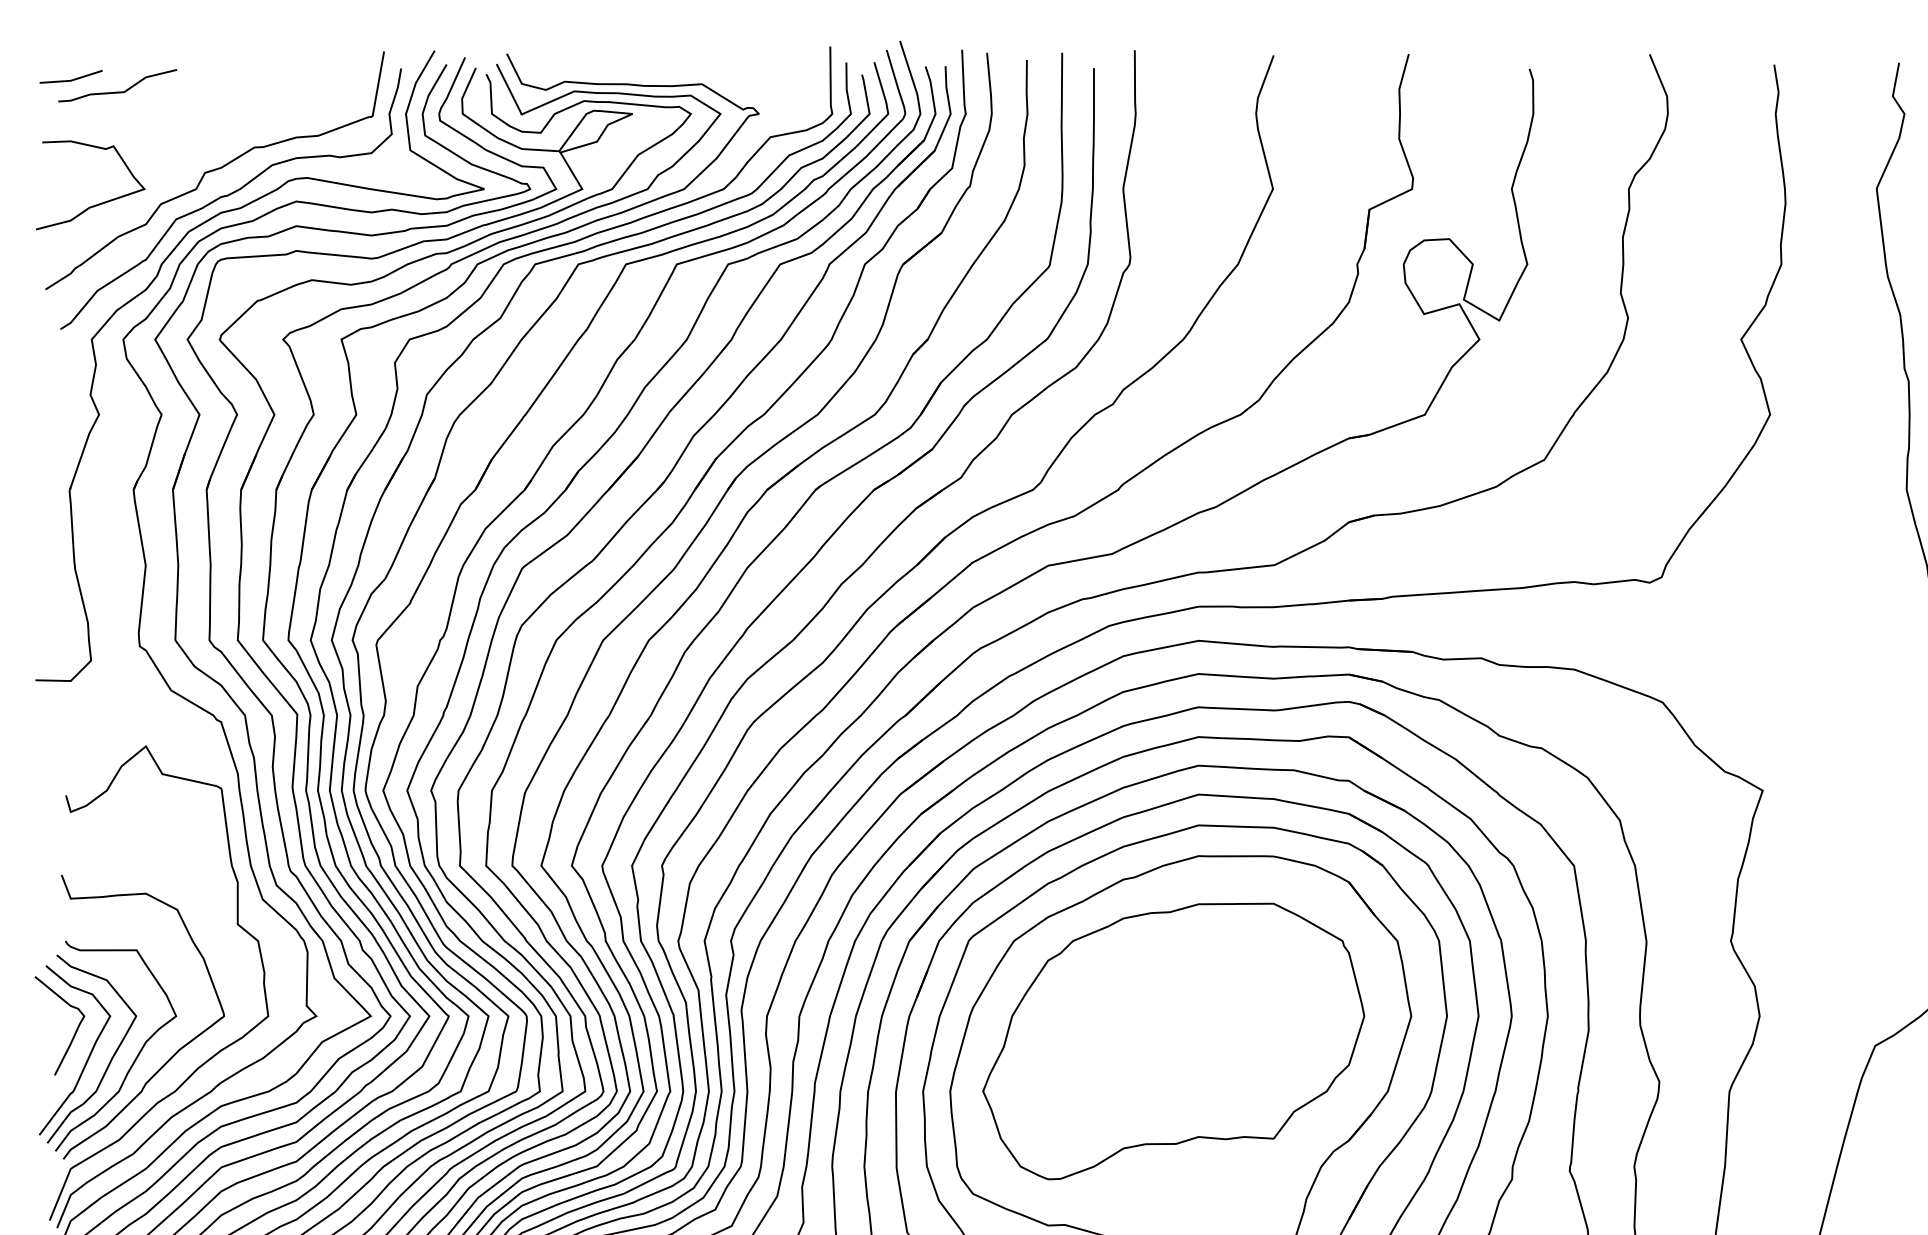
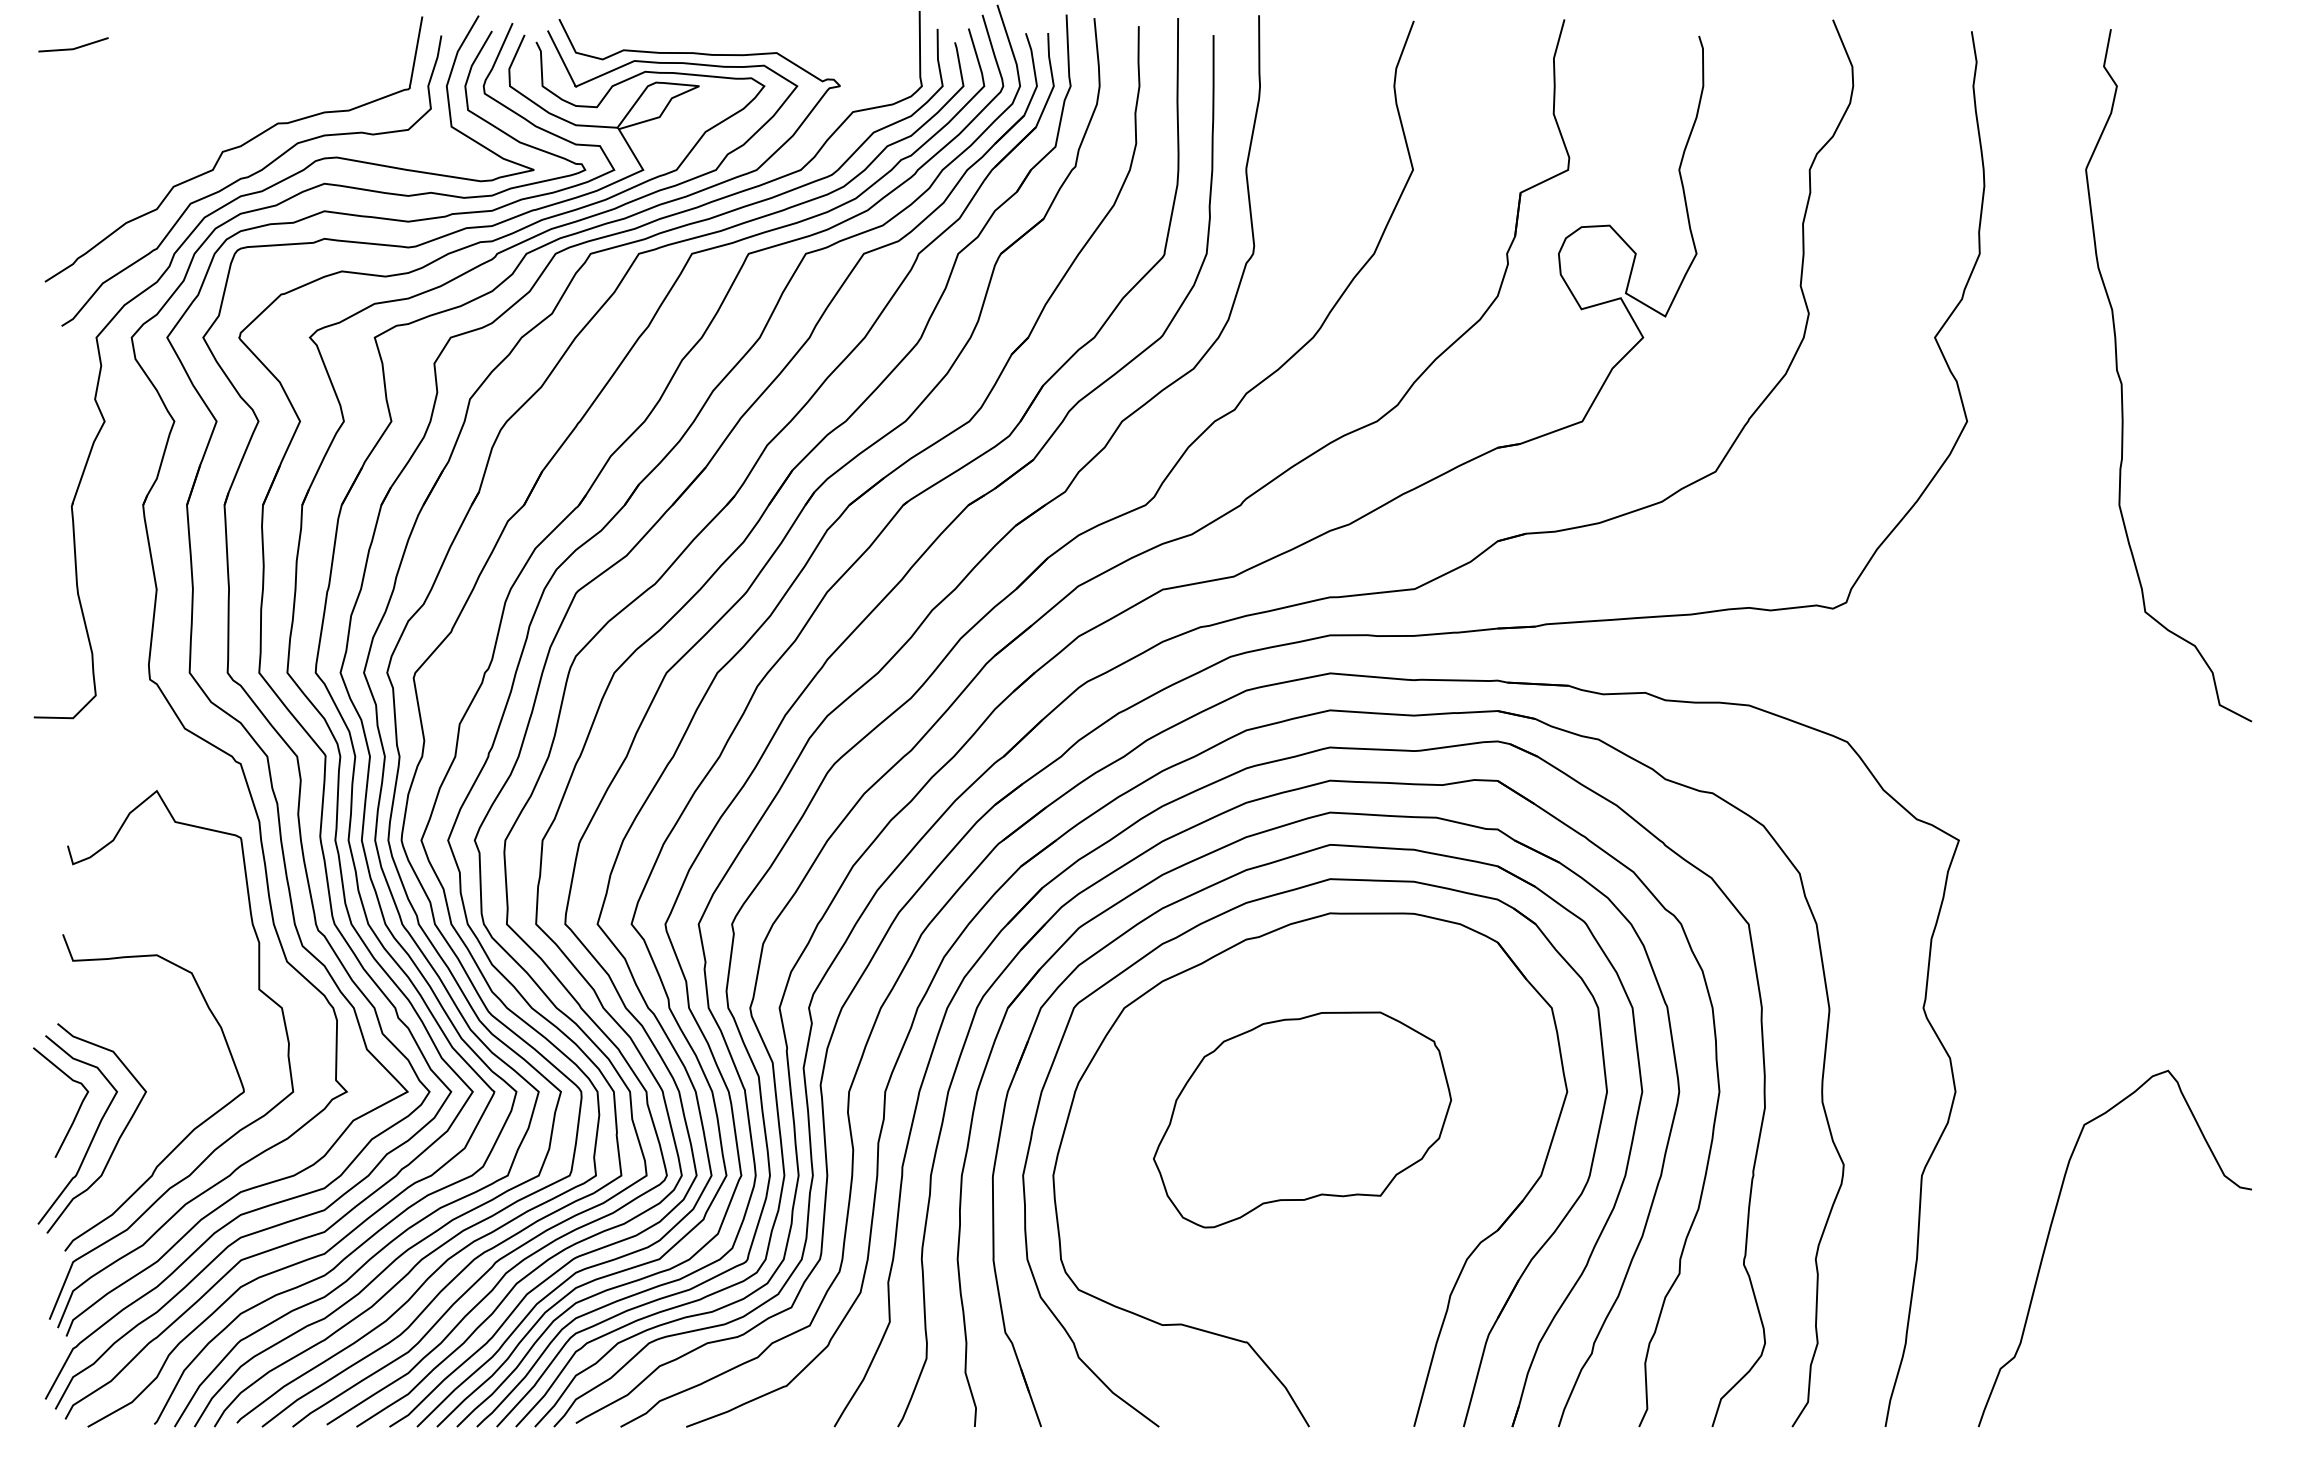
curve: (117, 91) -> (125, 61), removed
curve: (97, 203) -> (102, 186), removed
part: (1173, 1041) -> (1302, 1119), size x0.7
curve: (134, 1058) -> (144, 1139), removed

